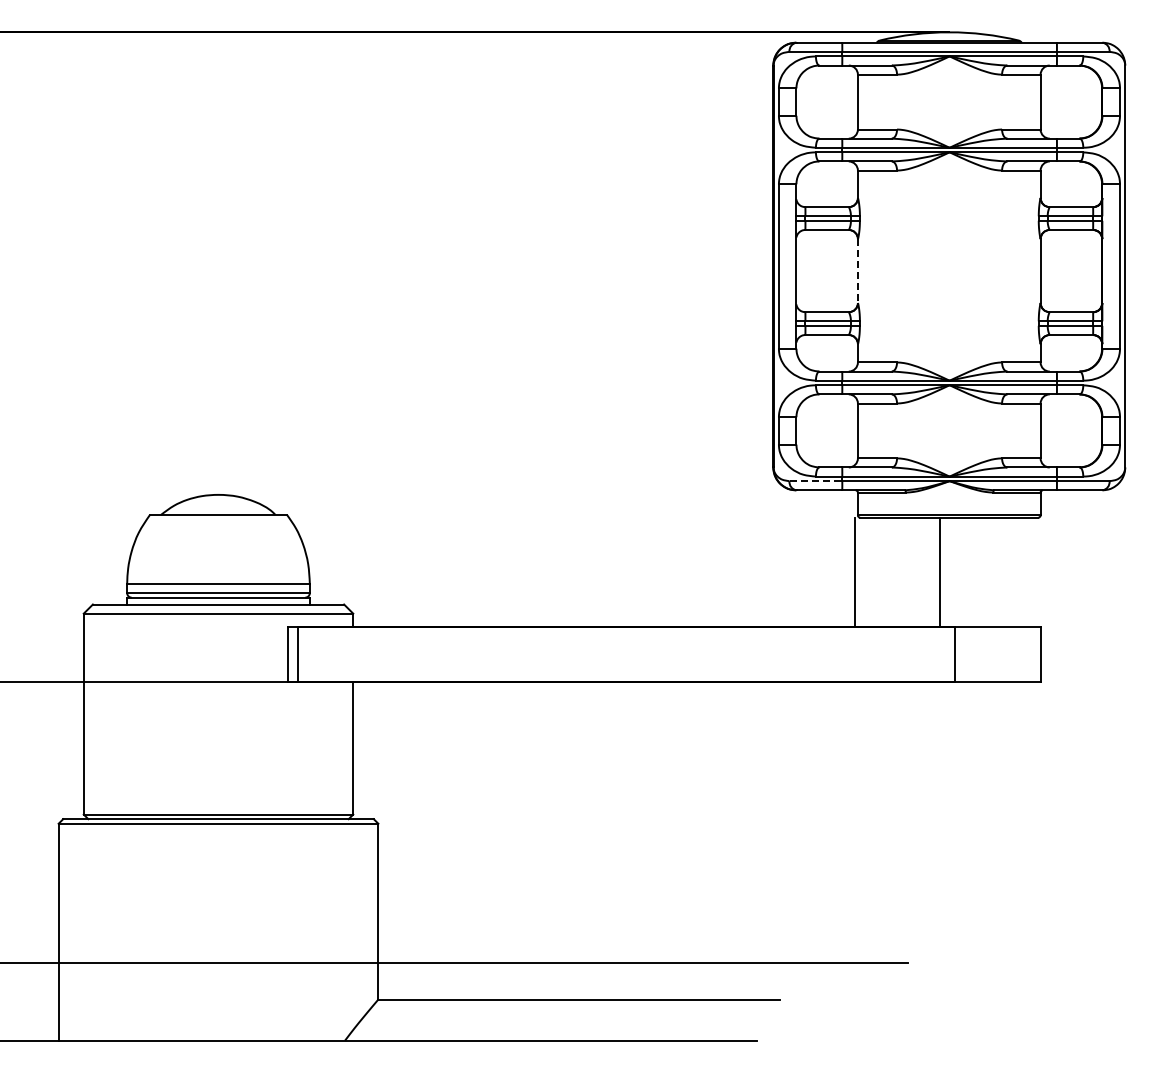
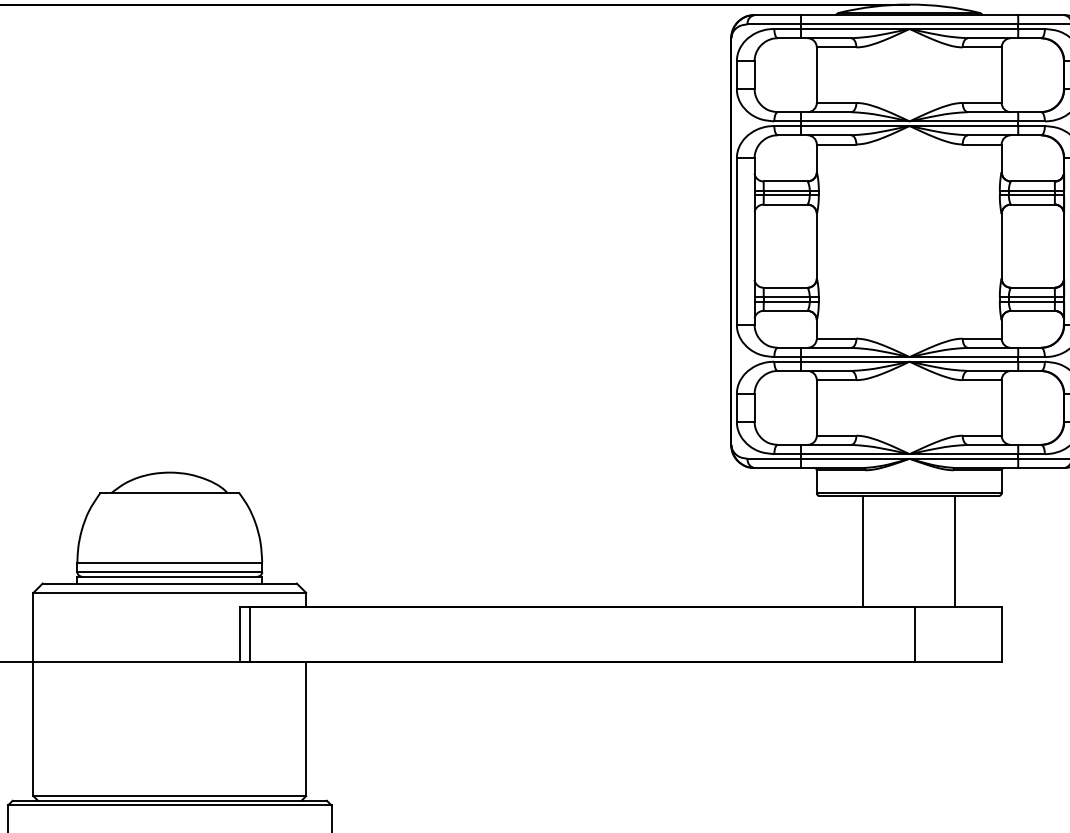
line: (857, 271) -> (816, 246), dashed -> solid
line: (816, 481) -> (774, 459), dashed -> solid
line: (854, 572) -> (862, 551), moved
line: (939, 572) -> (955, 551), moved

